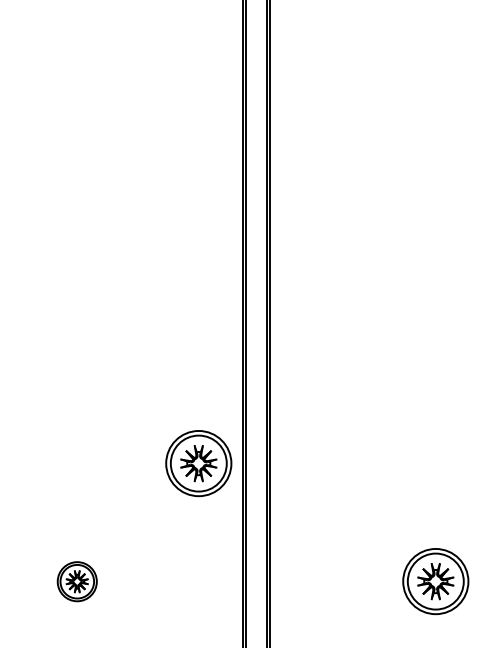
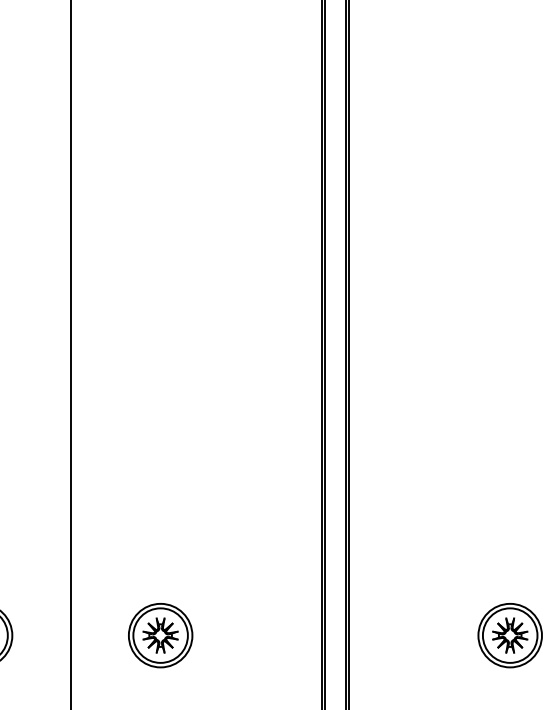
part: (198, 463) -> (278, 520), removed
part: (77, 581) -> (160, 635), size x1.67

